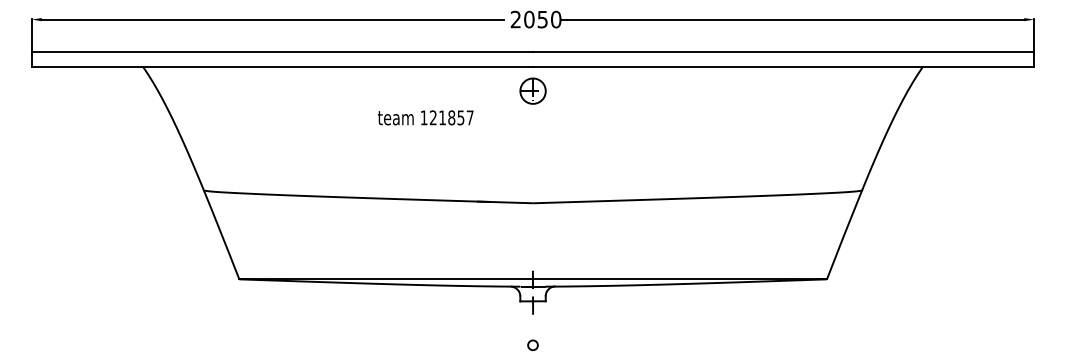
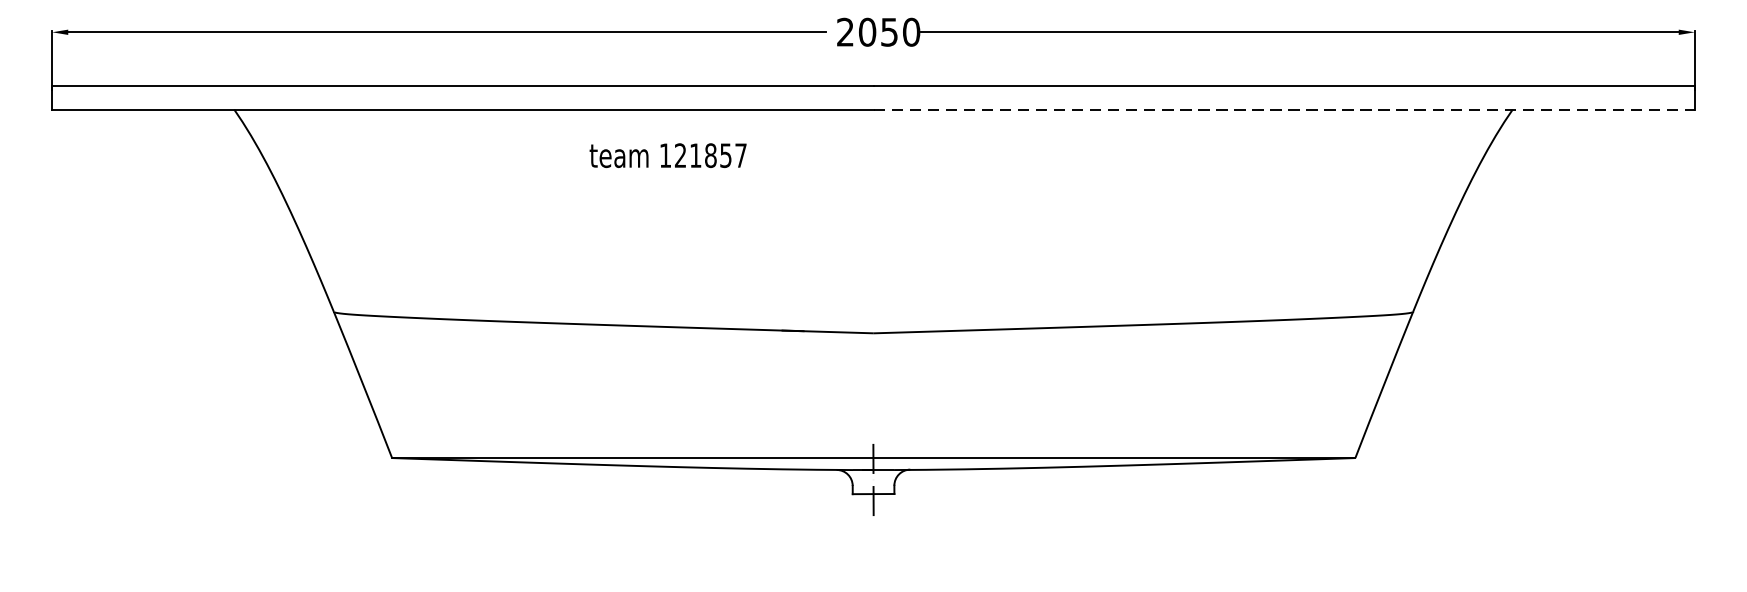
line: (784, 66) -> (1285, 109), solid -> dashed
part: (532, 90) -> (872, 148), removed
text: (425, 117) -> (667, 155), moved
circle: (532, 345) -> (872, 566), removed

